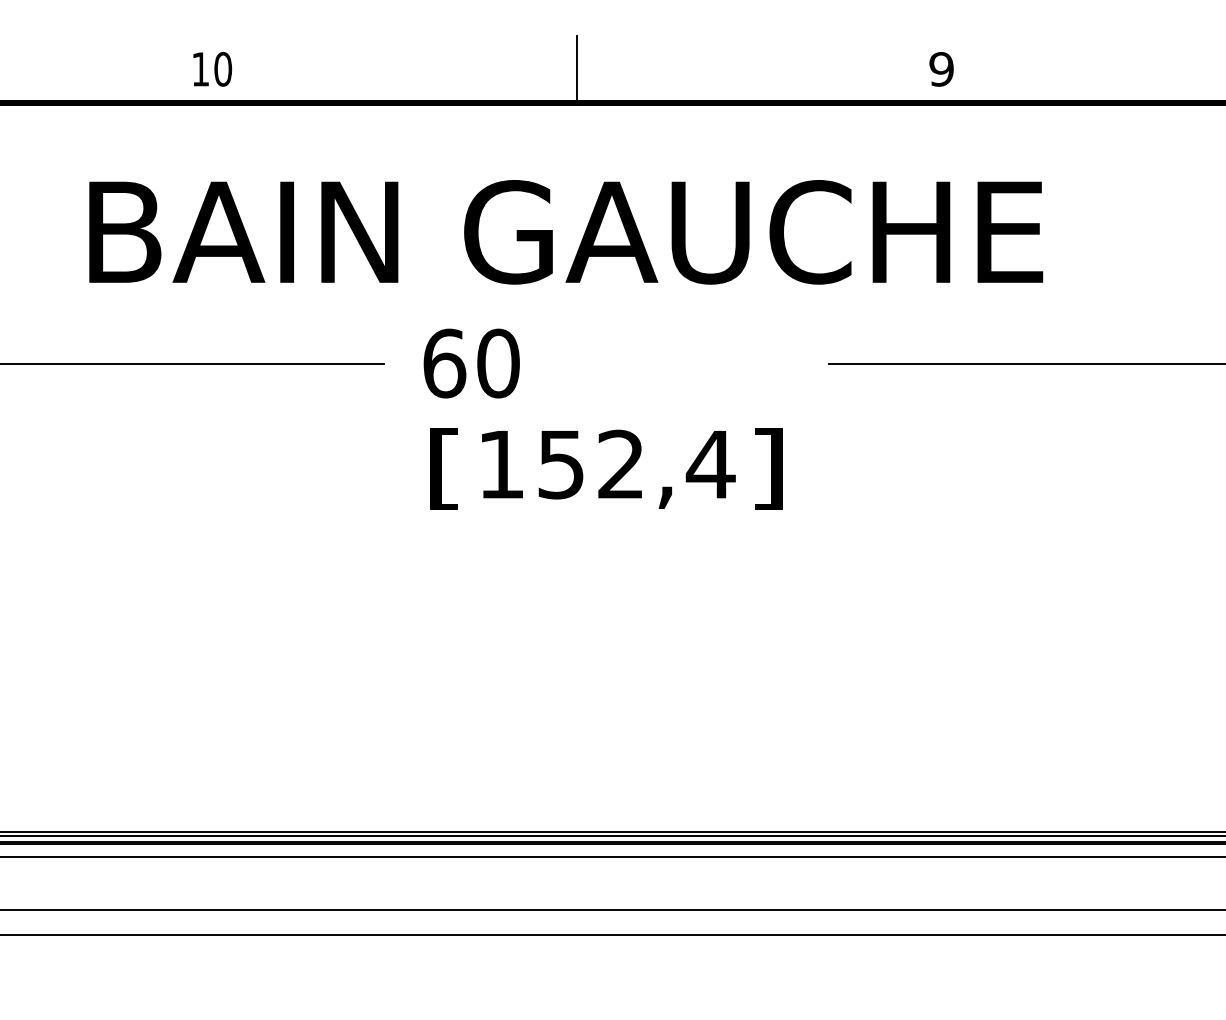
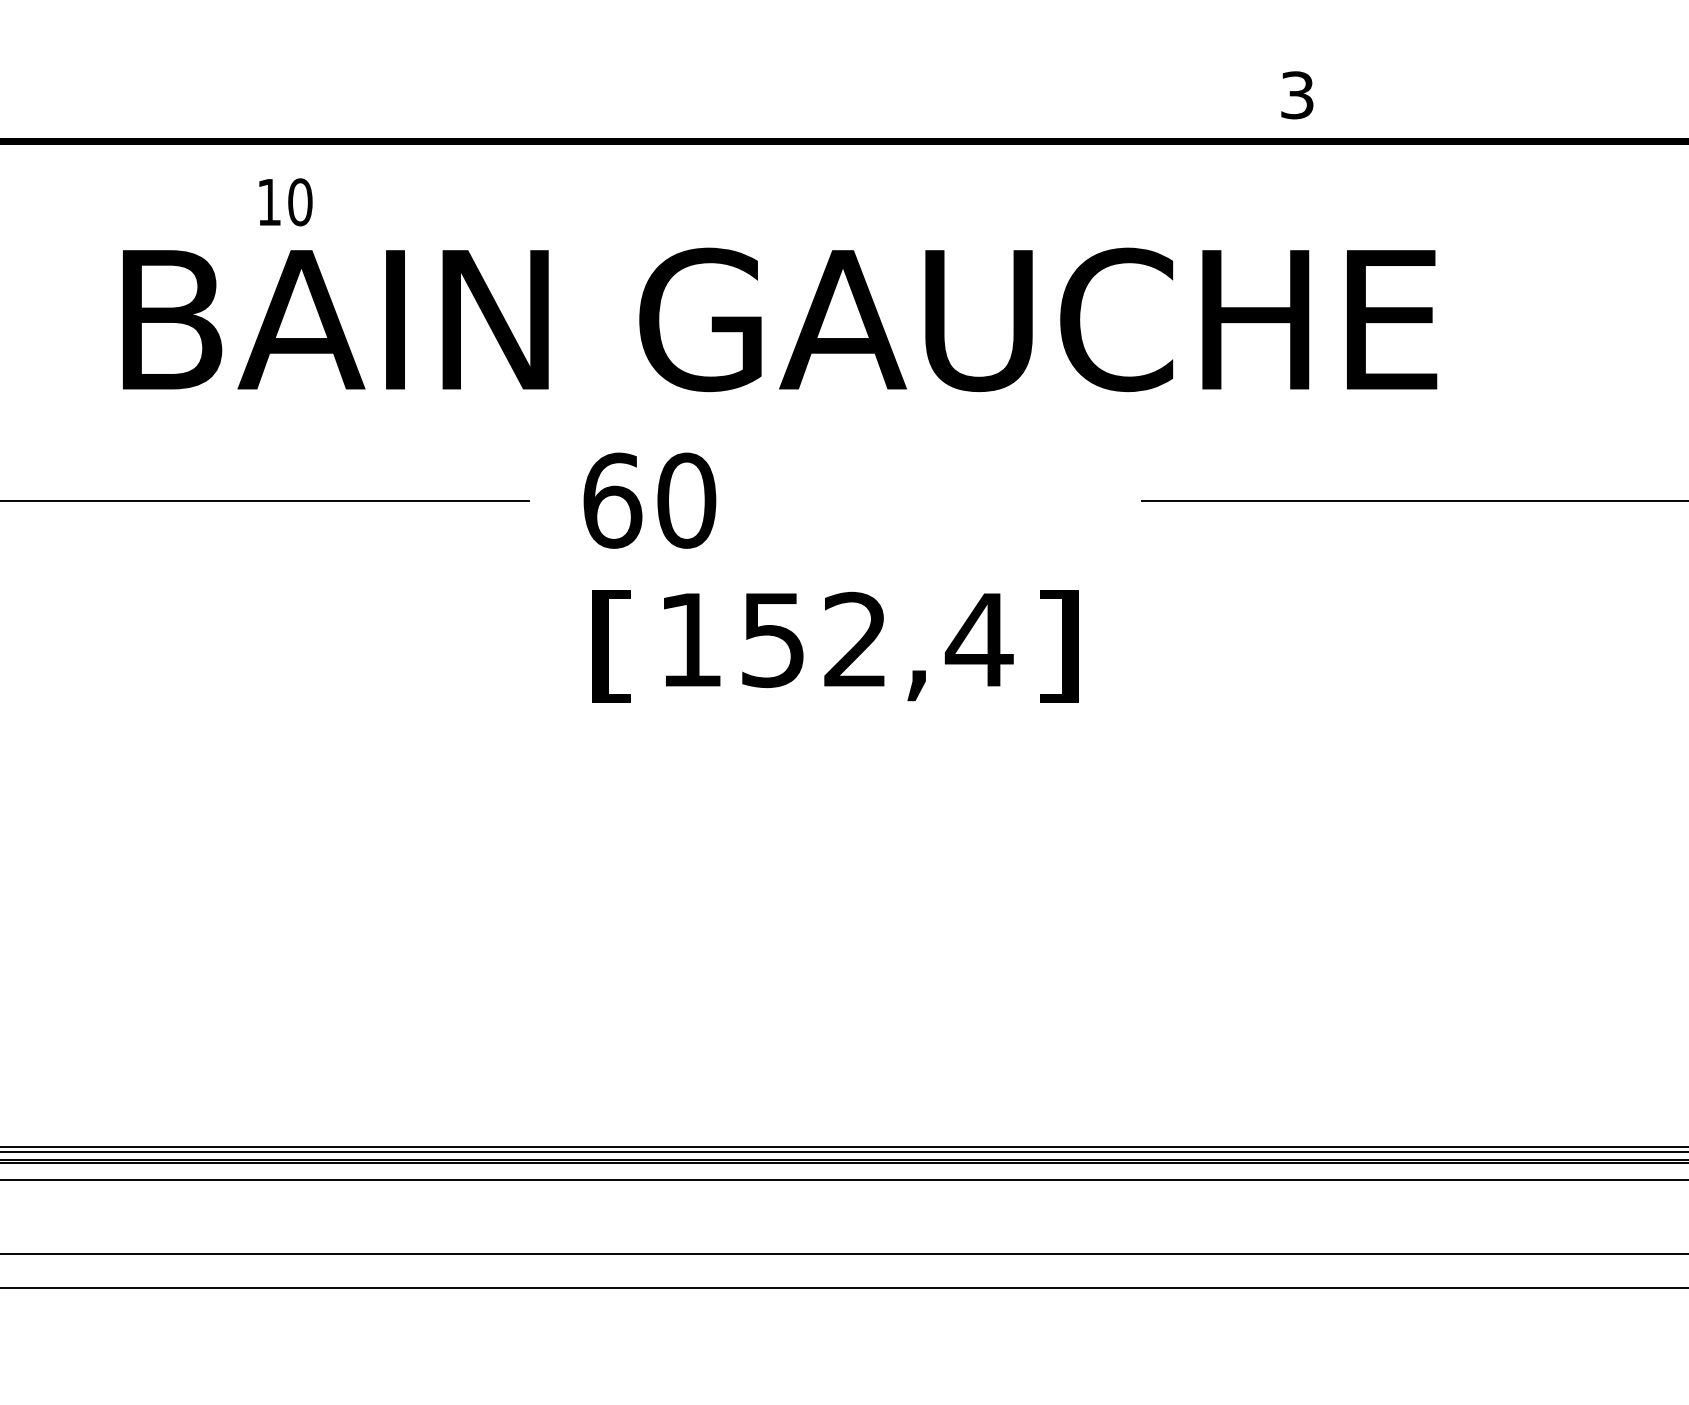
line: (576, 68) -> (794, 94), removed
text: (212, 69) -> (285, 202), moved
text: (941, 69) -> (1297, 95), 9 -> 3

